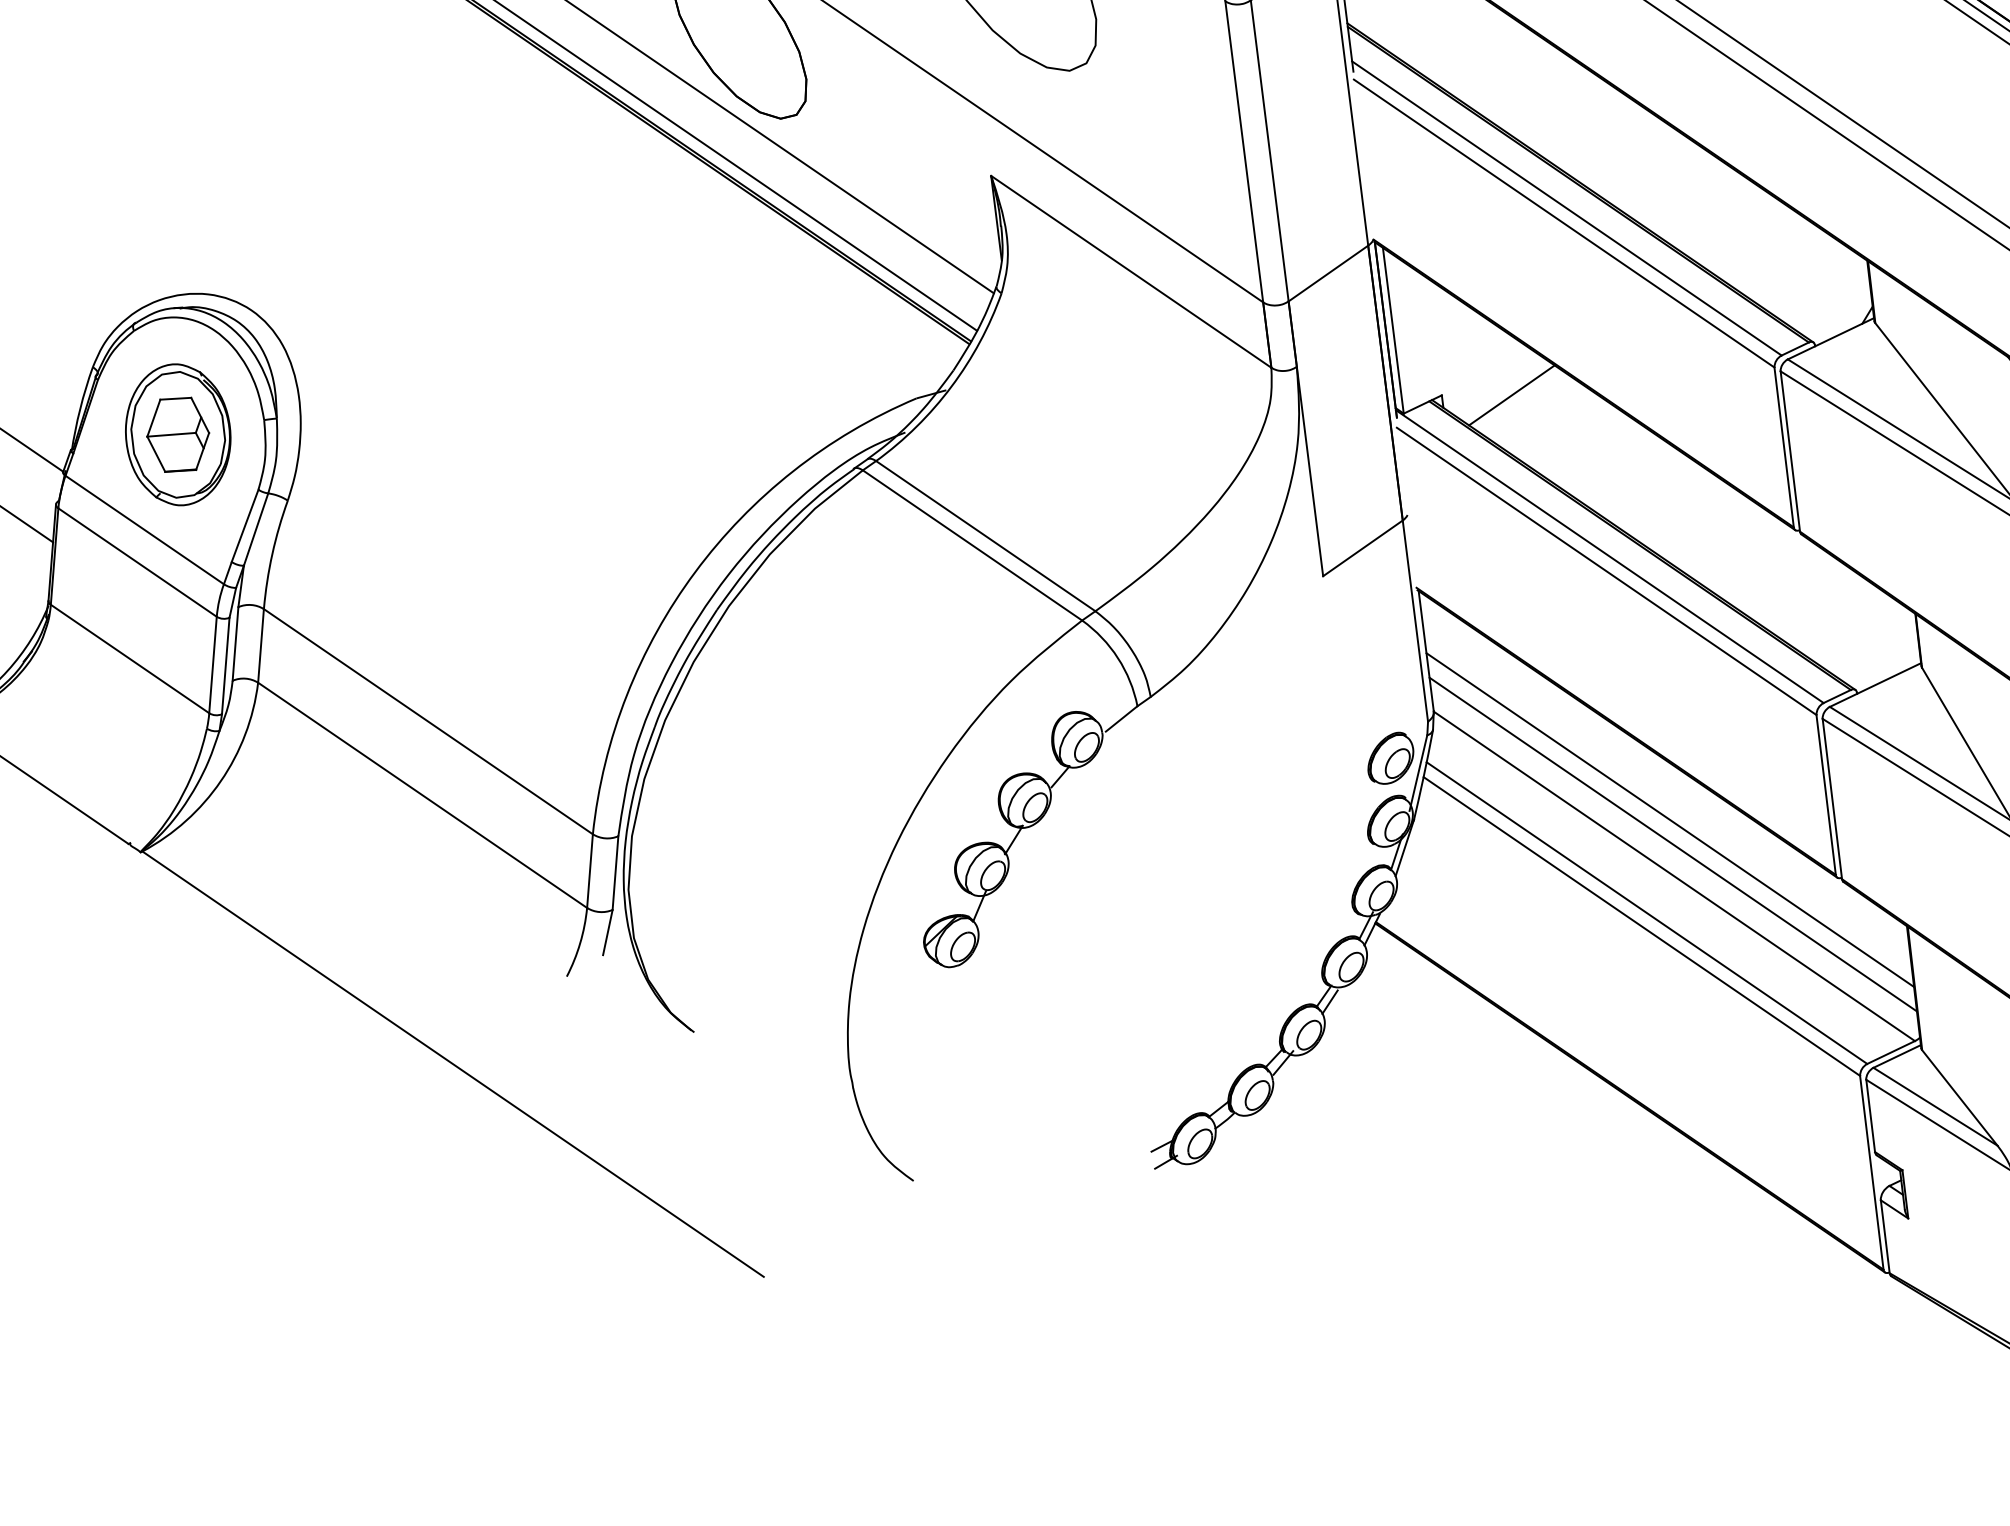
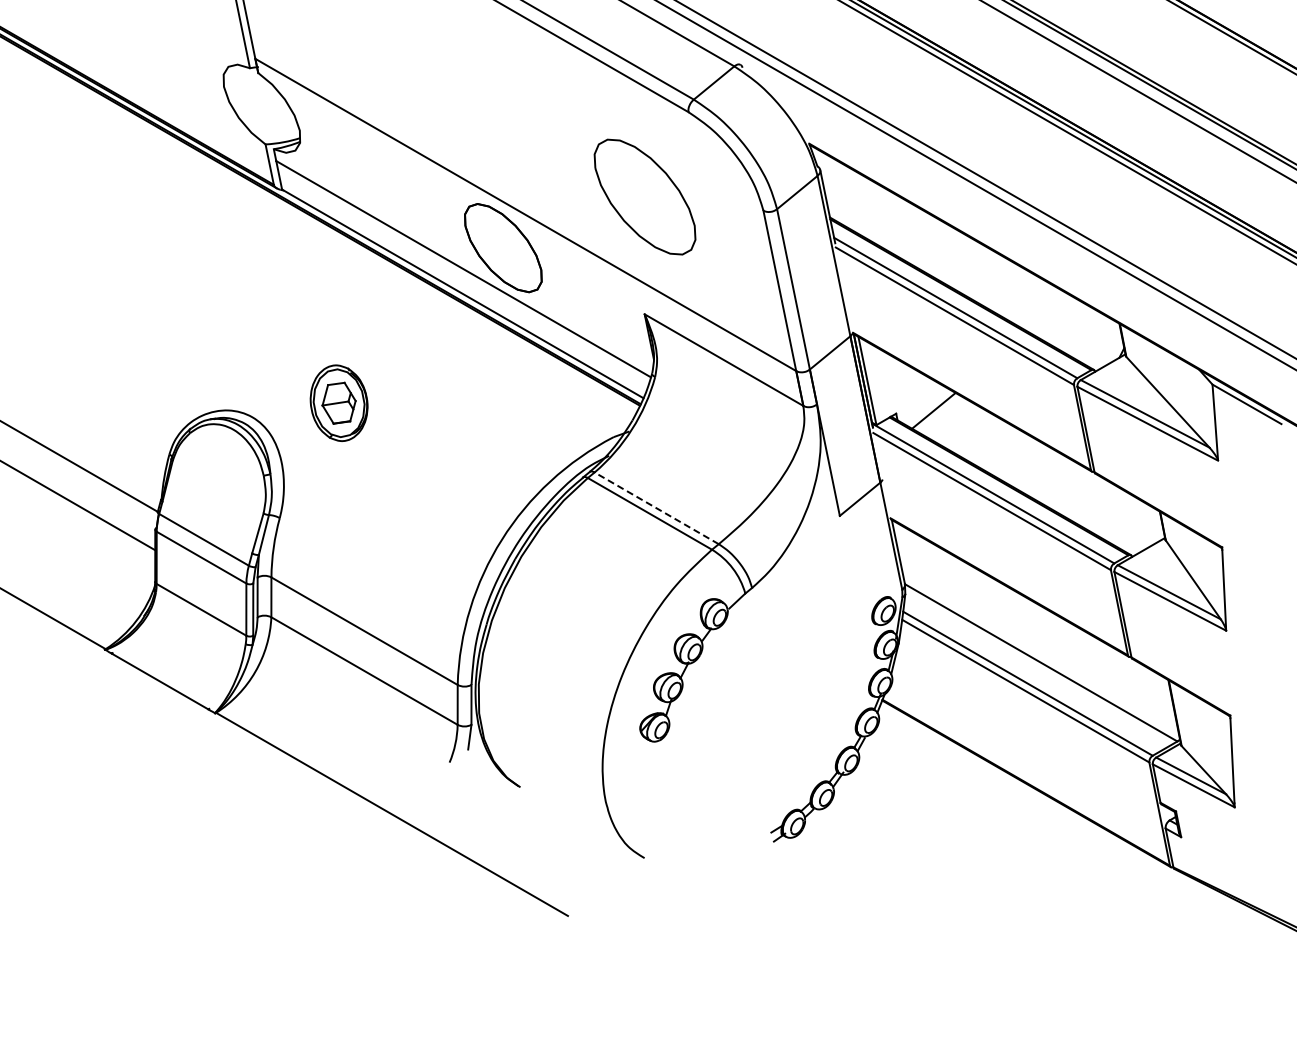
part: (177, 433) -> (338, 402), moved
line: (985, 536) -> (656, 508), solid -> dashed
line: (1670, 819) -> (1036, 632), removed
line: (1673, 844) -> (1039, 645), removed

